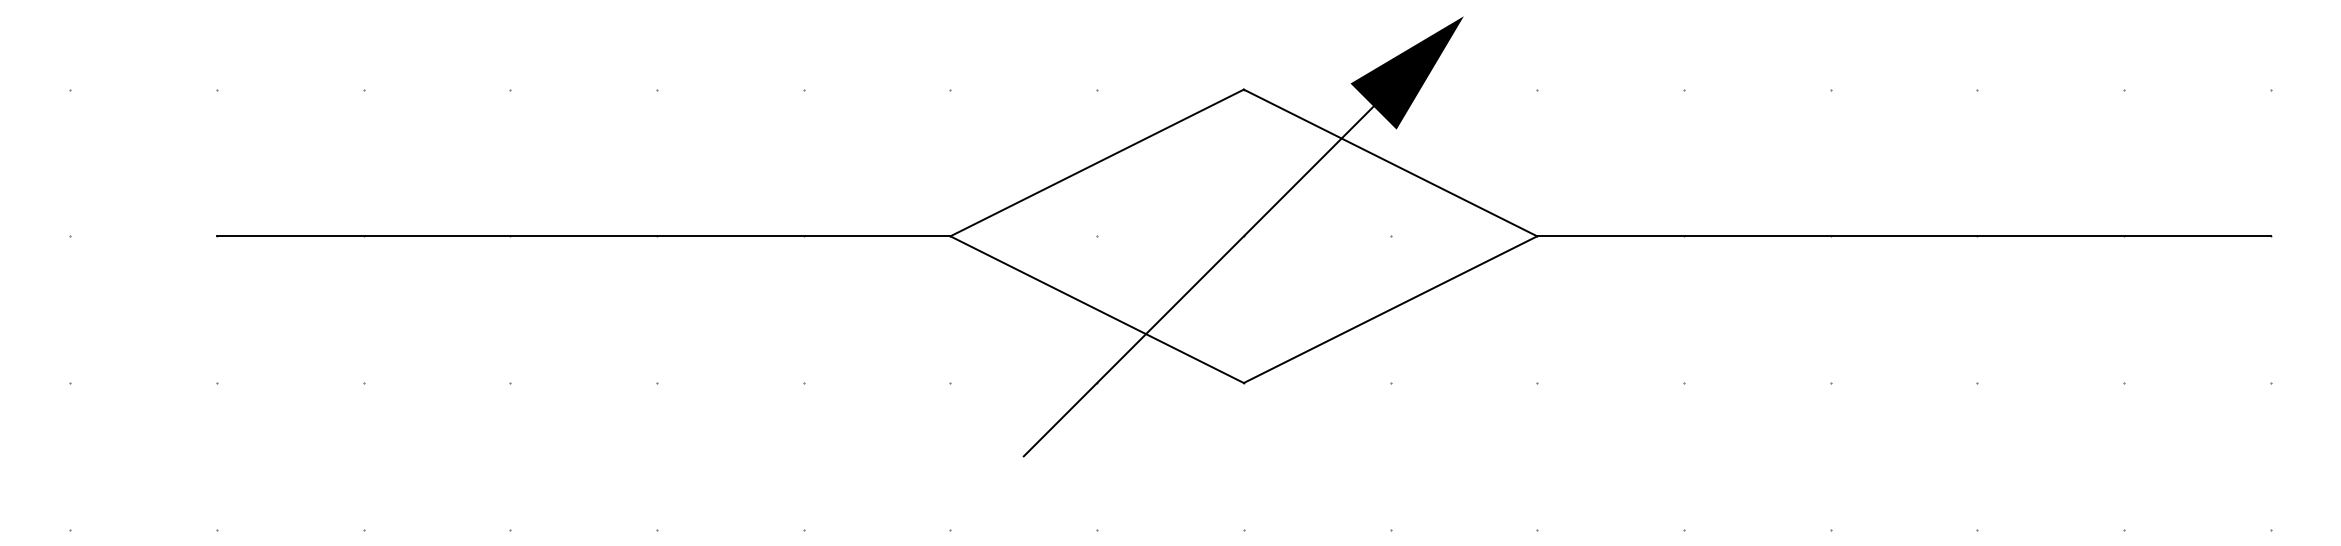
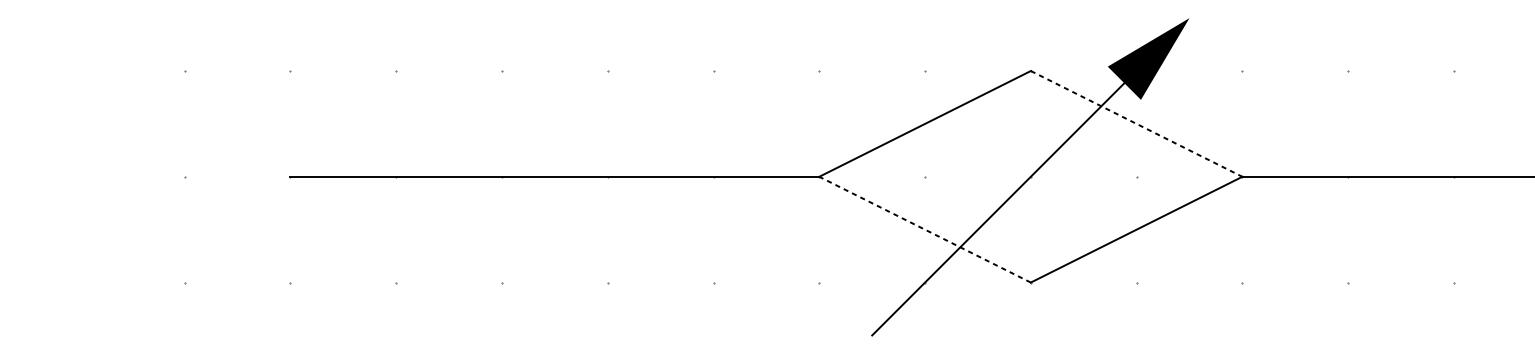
line: (1390, 163) -> (1136, 124), solid -> dashed
line: (1096, 309) -> (924, 229), solid -> dashed

